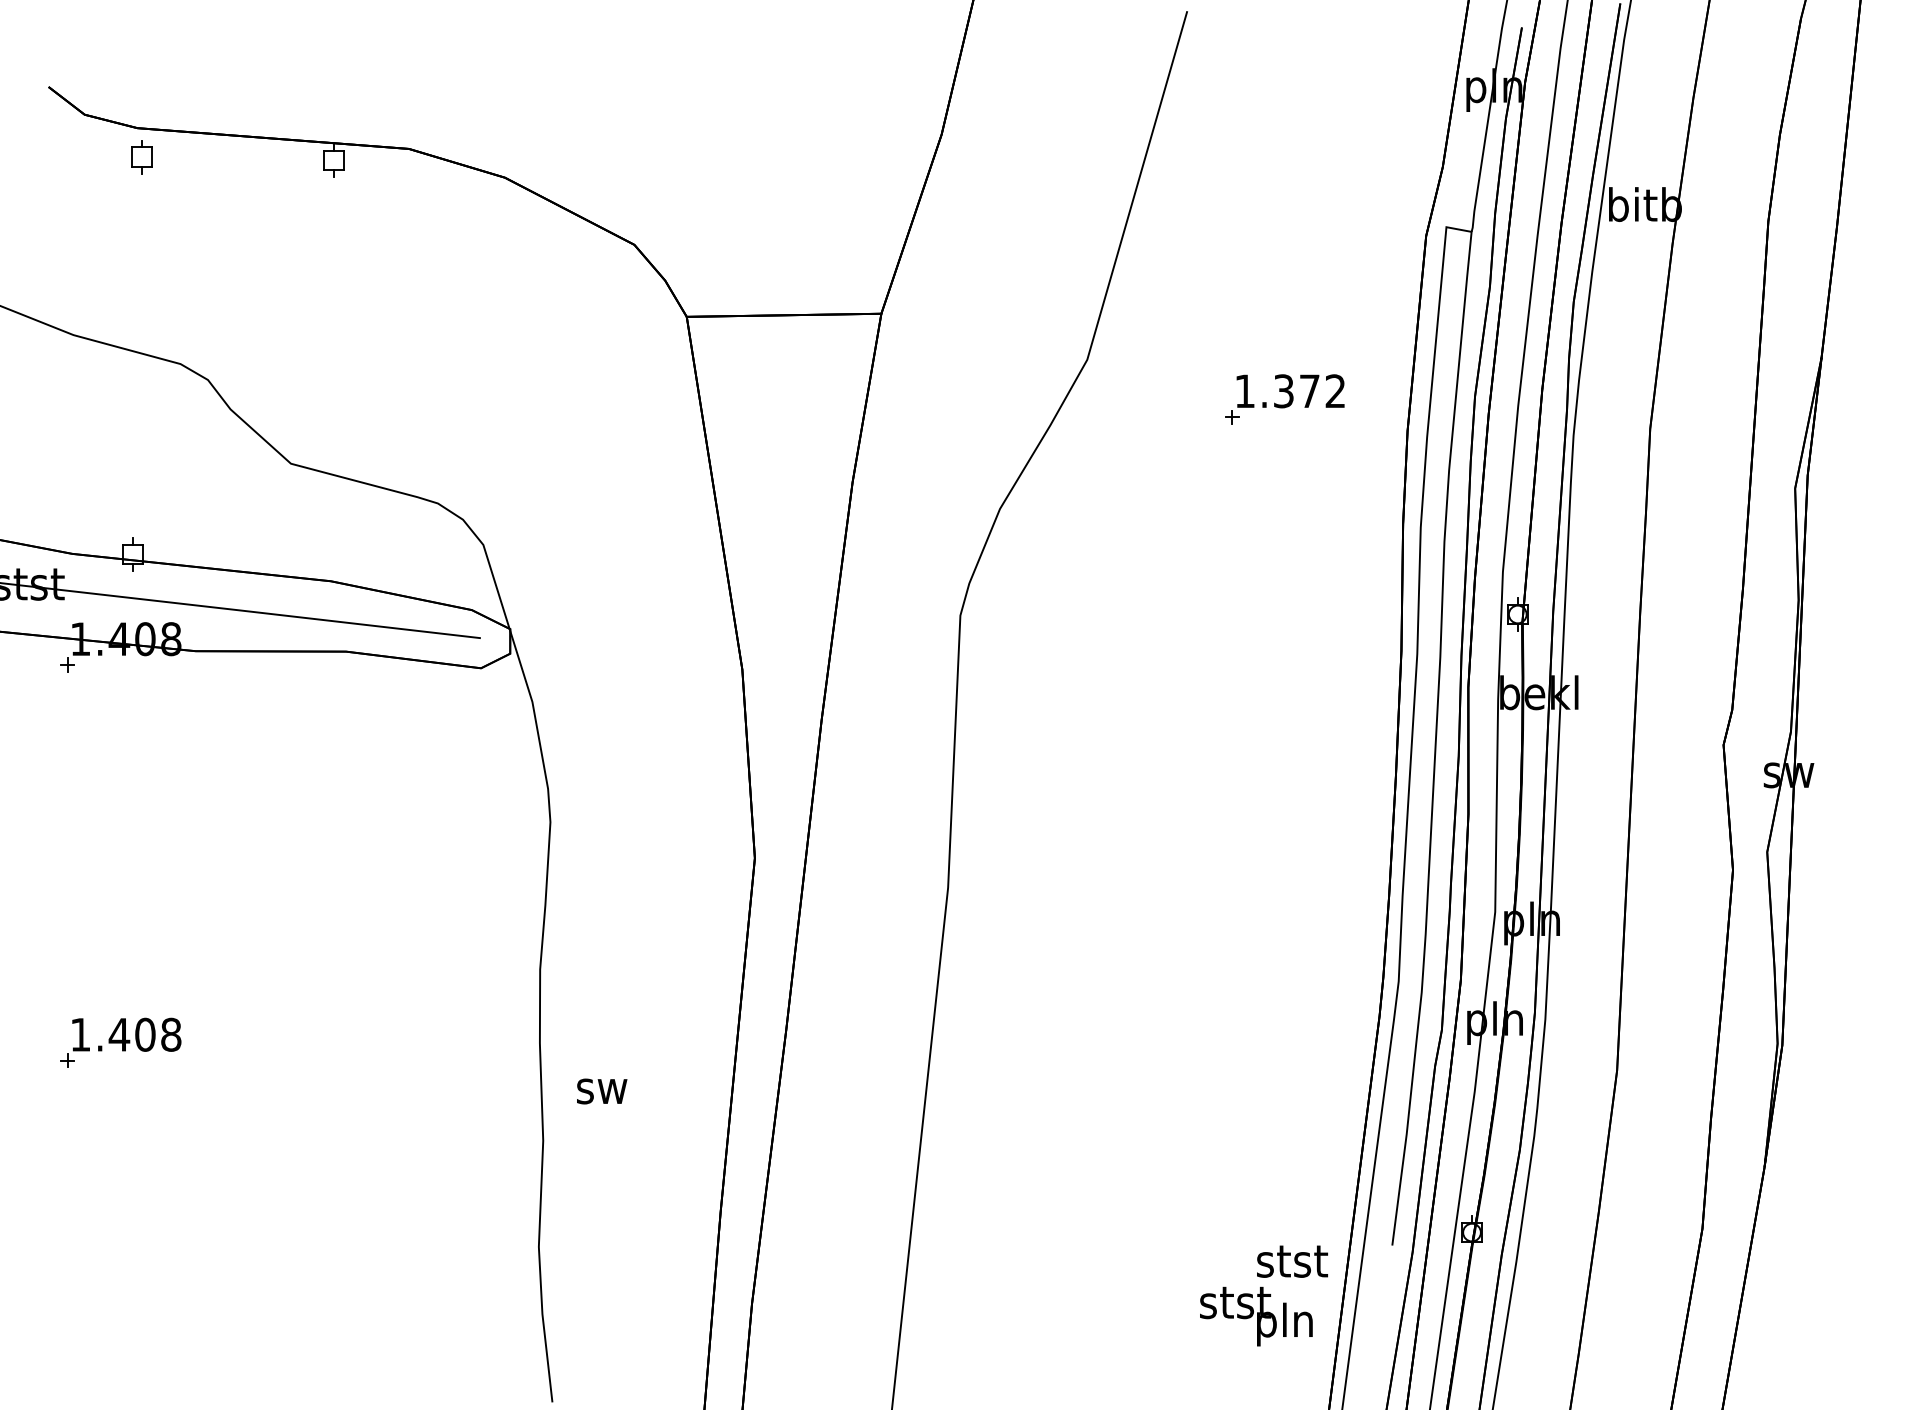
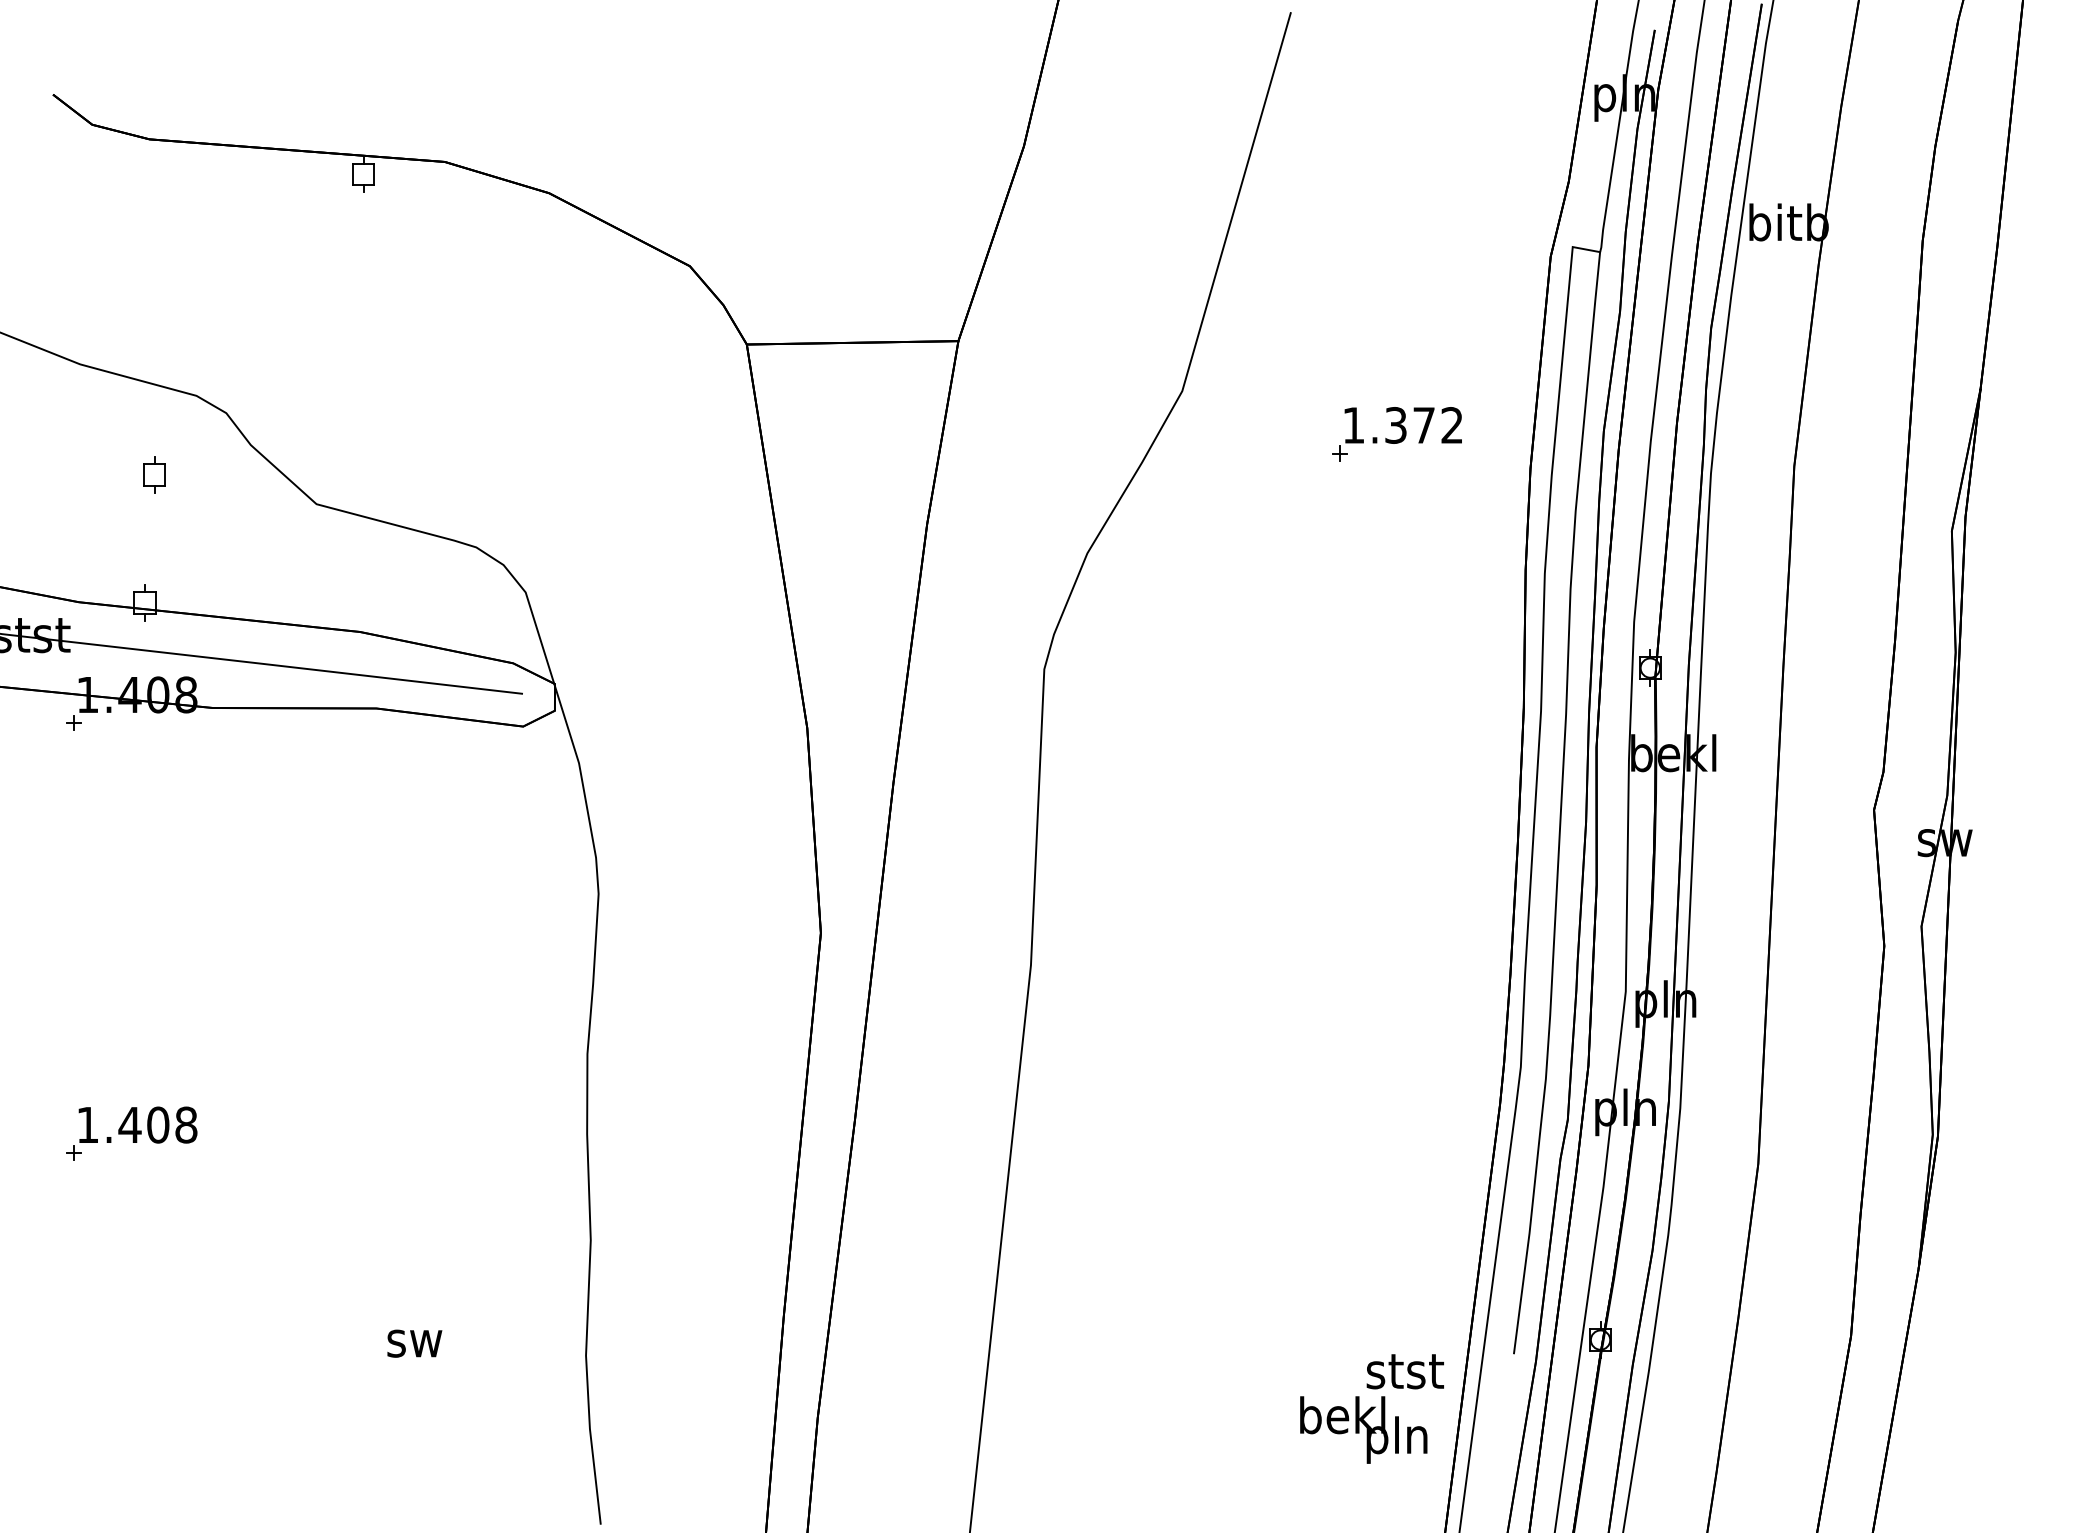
part: (141, 156) -> (154, 474), moved
text: (601, 1091) -> (414, 1343), moved
text: (1234, 1301) -> (1342, 1415), stst -> bekl

